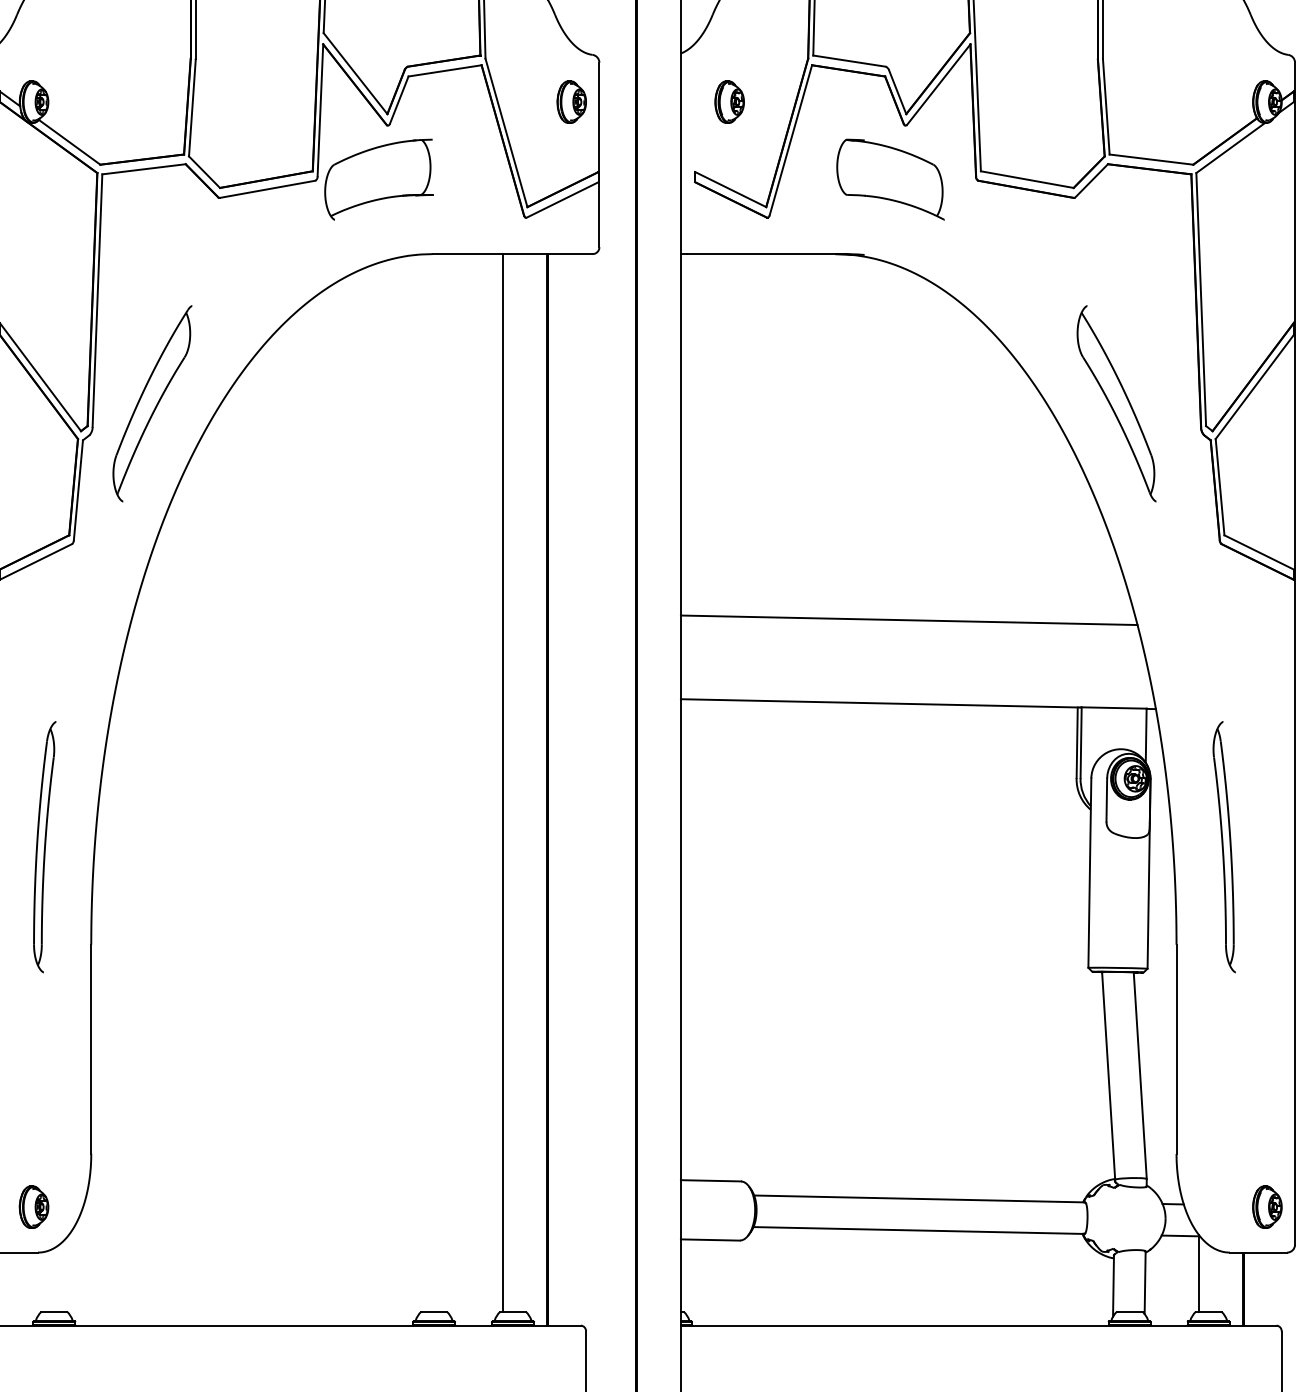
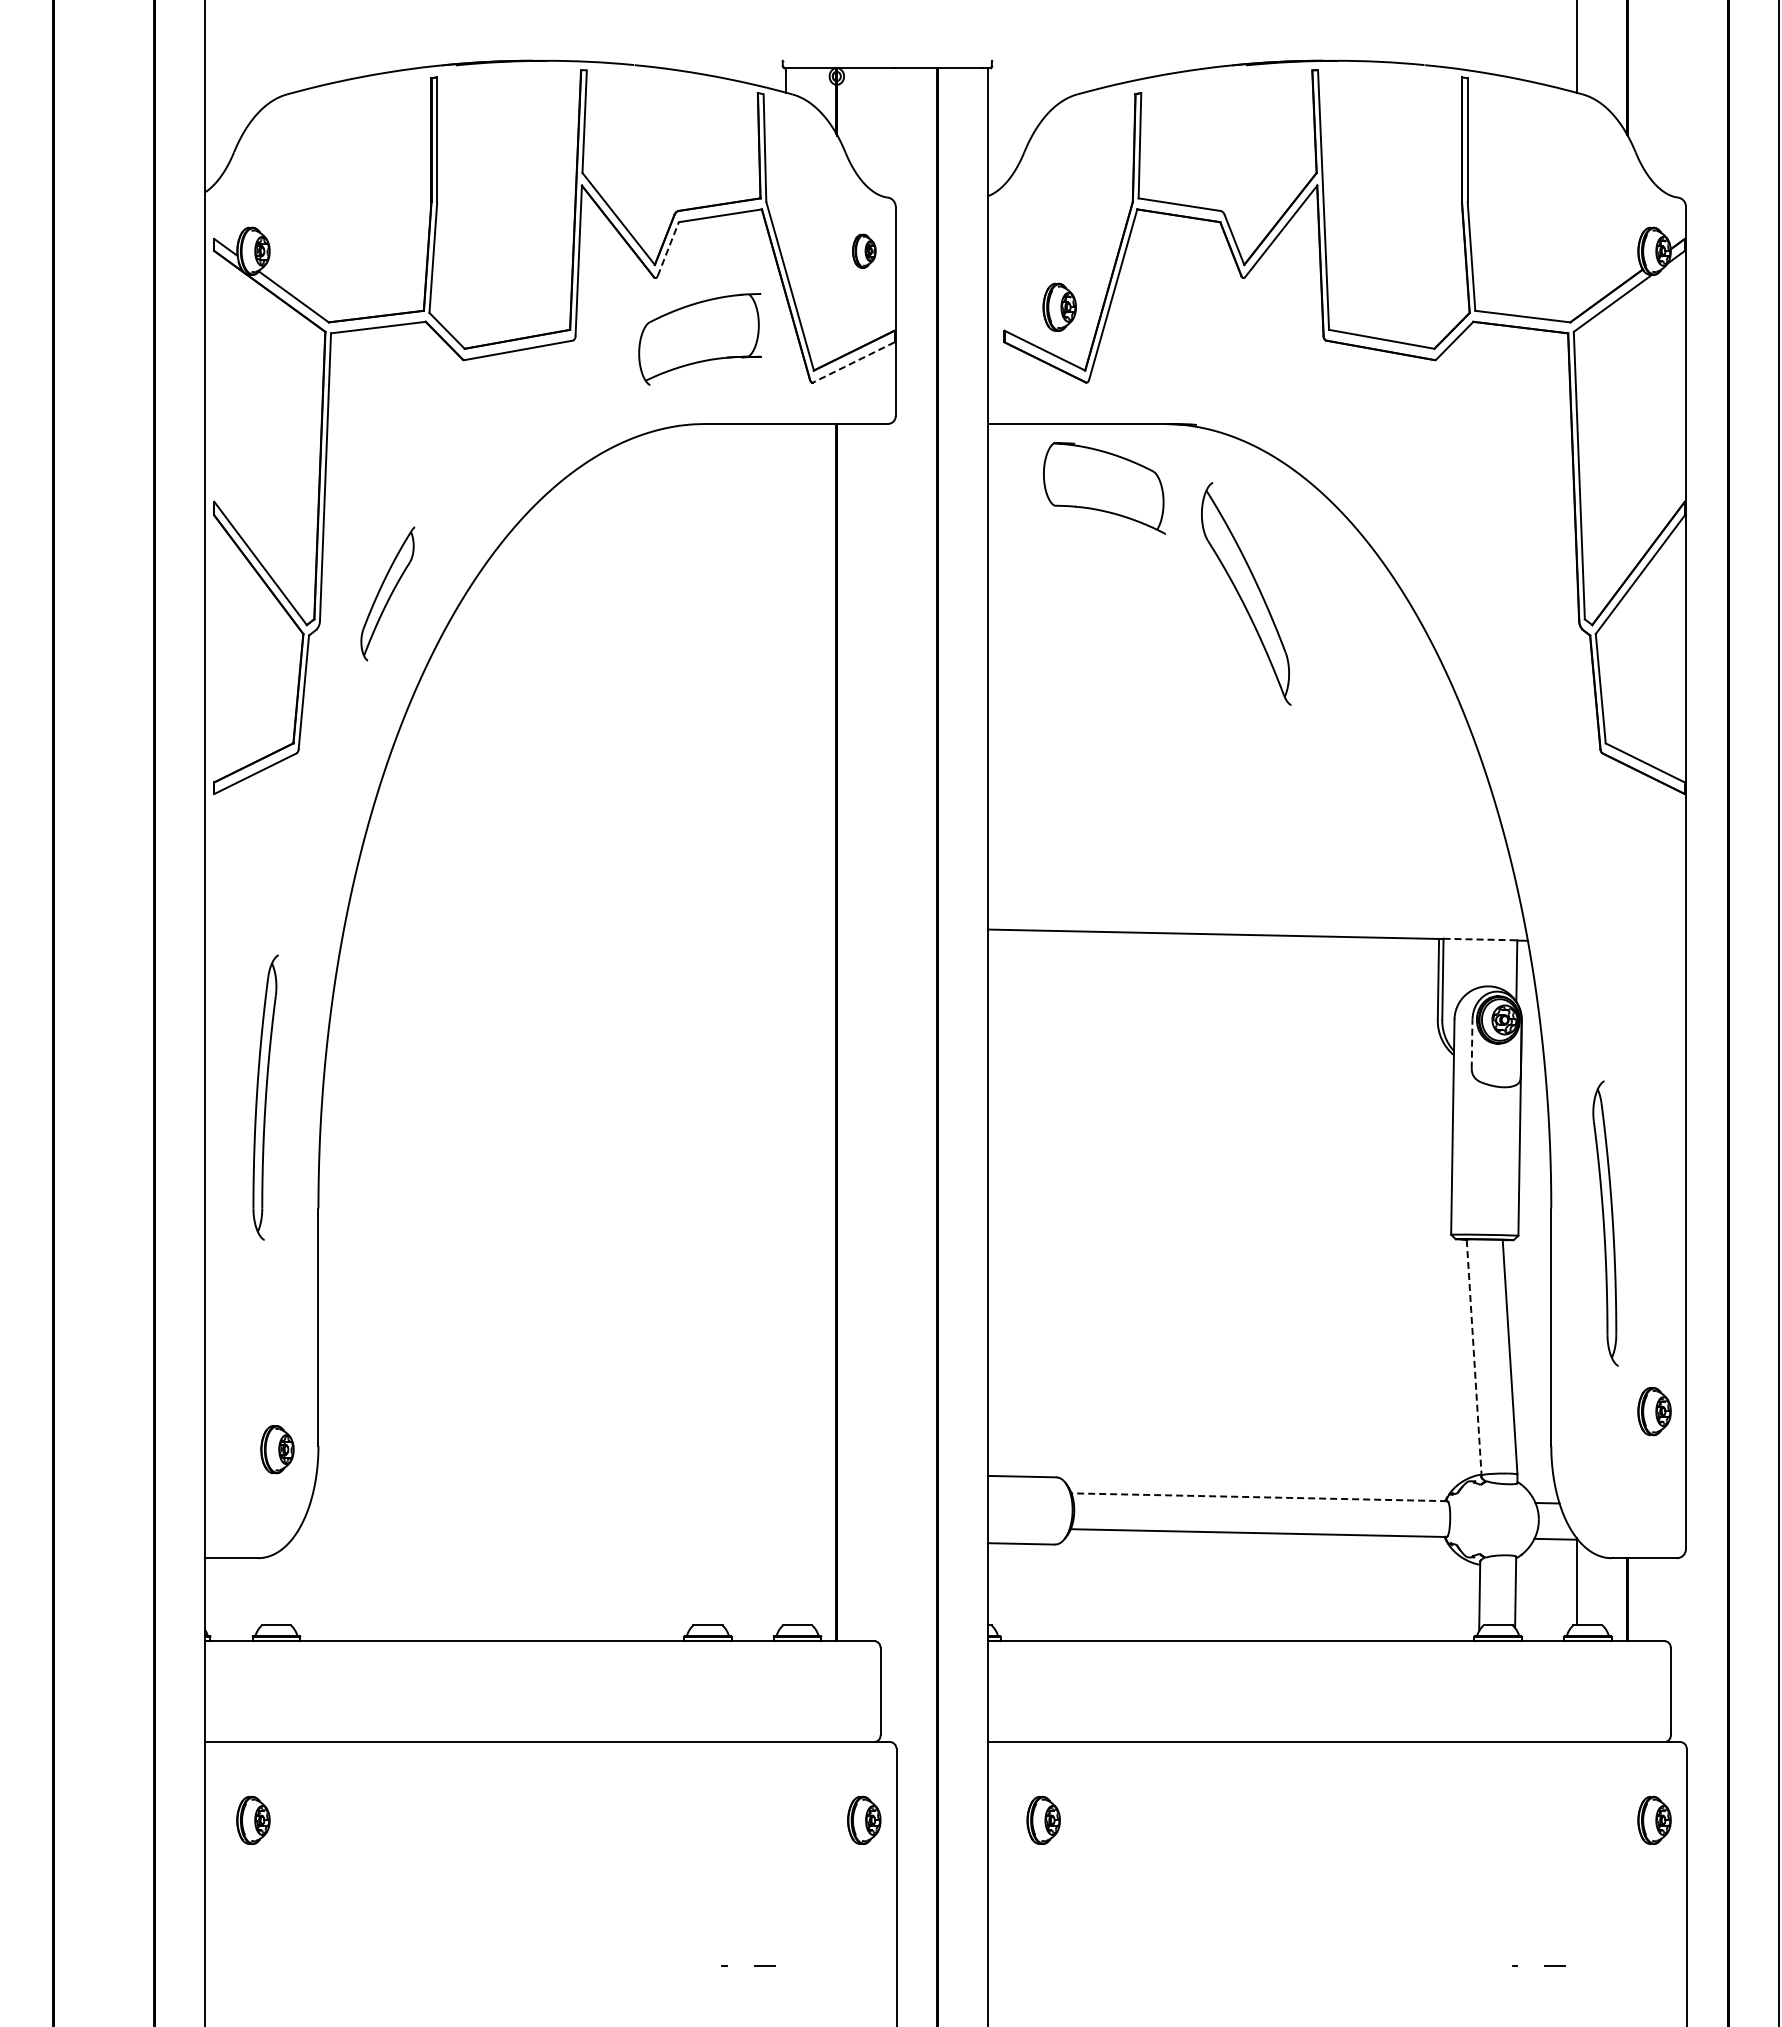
line: (399, 100) -> (668, 249), solid -> dashed
part: (571, 101) -> (864, 250), size x0.7
part: (729, 101) -> (1059, 306), moved
part: (378, 179) -> (699, 339), moved
part: (890, 179) -> (1104, 488), moved
line: (562, 200) -> (853, 362), solid -> dashed
part: (152, 403) -> (387, 593), size x0.6
part: (1116, 403) -> (1246, 593), moved
line: (909, 619) -> (1247, 839), removed
line: (1114, 707) -> (1480, 939), solid -> dashed
line: (503, 782) -> (786, 1024), removed
line: (1107, 800) -> (1472, 1044), solid -> dashed
part: (1224, 847) -> (1605, 1223), moved
line: (1108, 1075) -> (1474, 1357), solid -> dashed
line: (919, 1199) -> (1259, 1497), solid -> dashed
part: (34, 1207) -> (277, 1449), moved
part: (1267, 1207) -> (1654, 1411), moved

